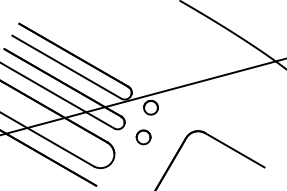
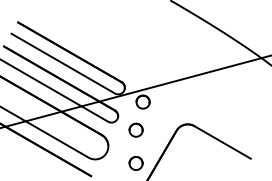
part: (143, 172) -> (136, 163), added

